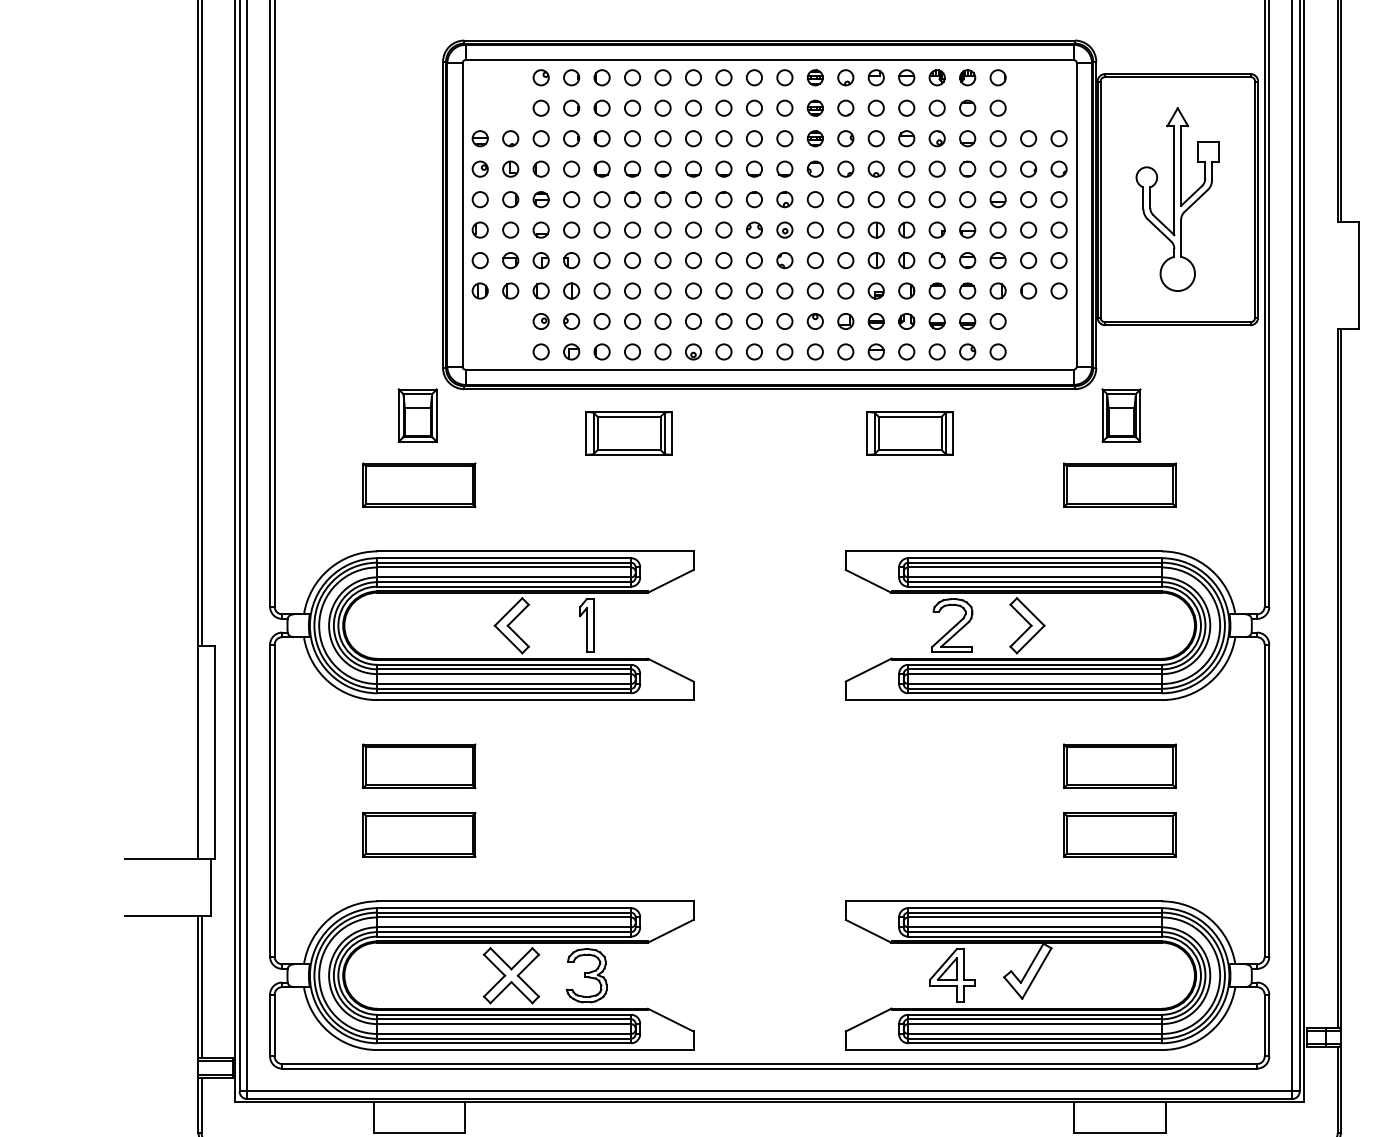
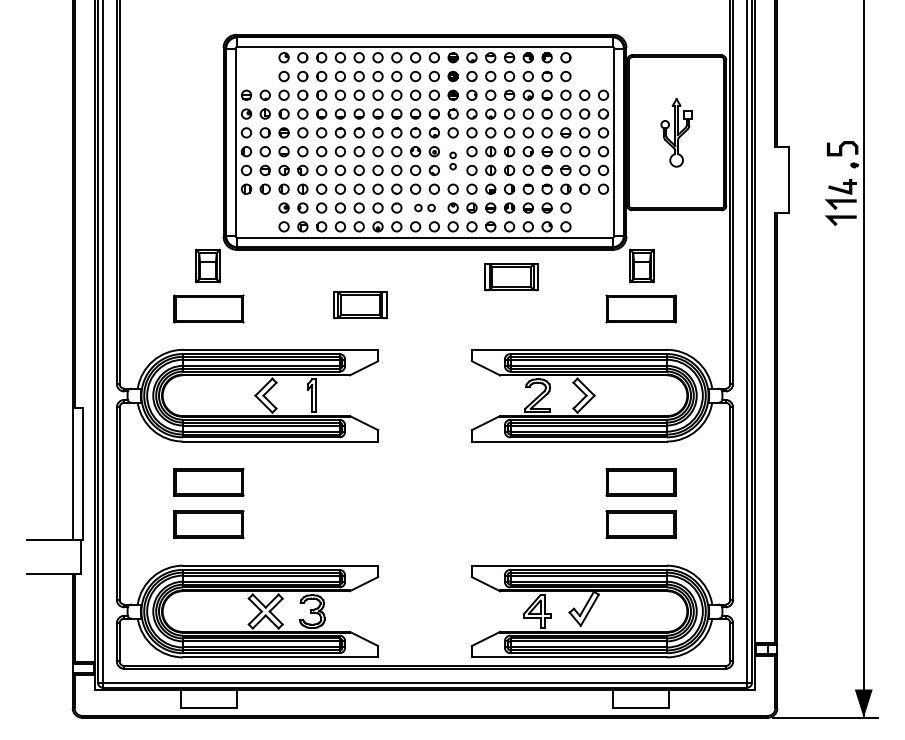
part: (1177, 199) -> (676, 132), size x0.6
part: (814, 244) -> (452, 160), size x0.6
part: (768, 320) -> (424, 207), size x0.7
part: (629, 434) -> (360, 305), moved

